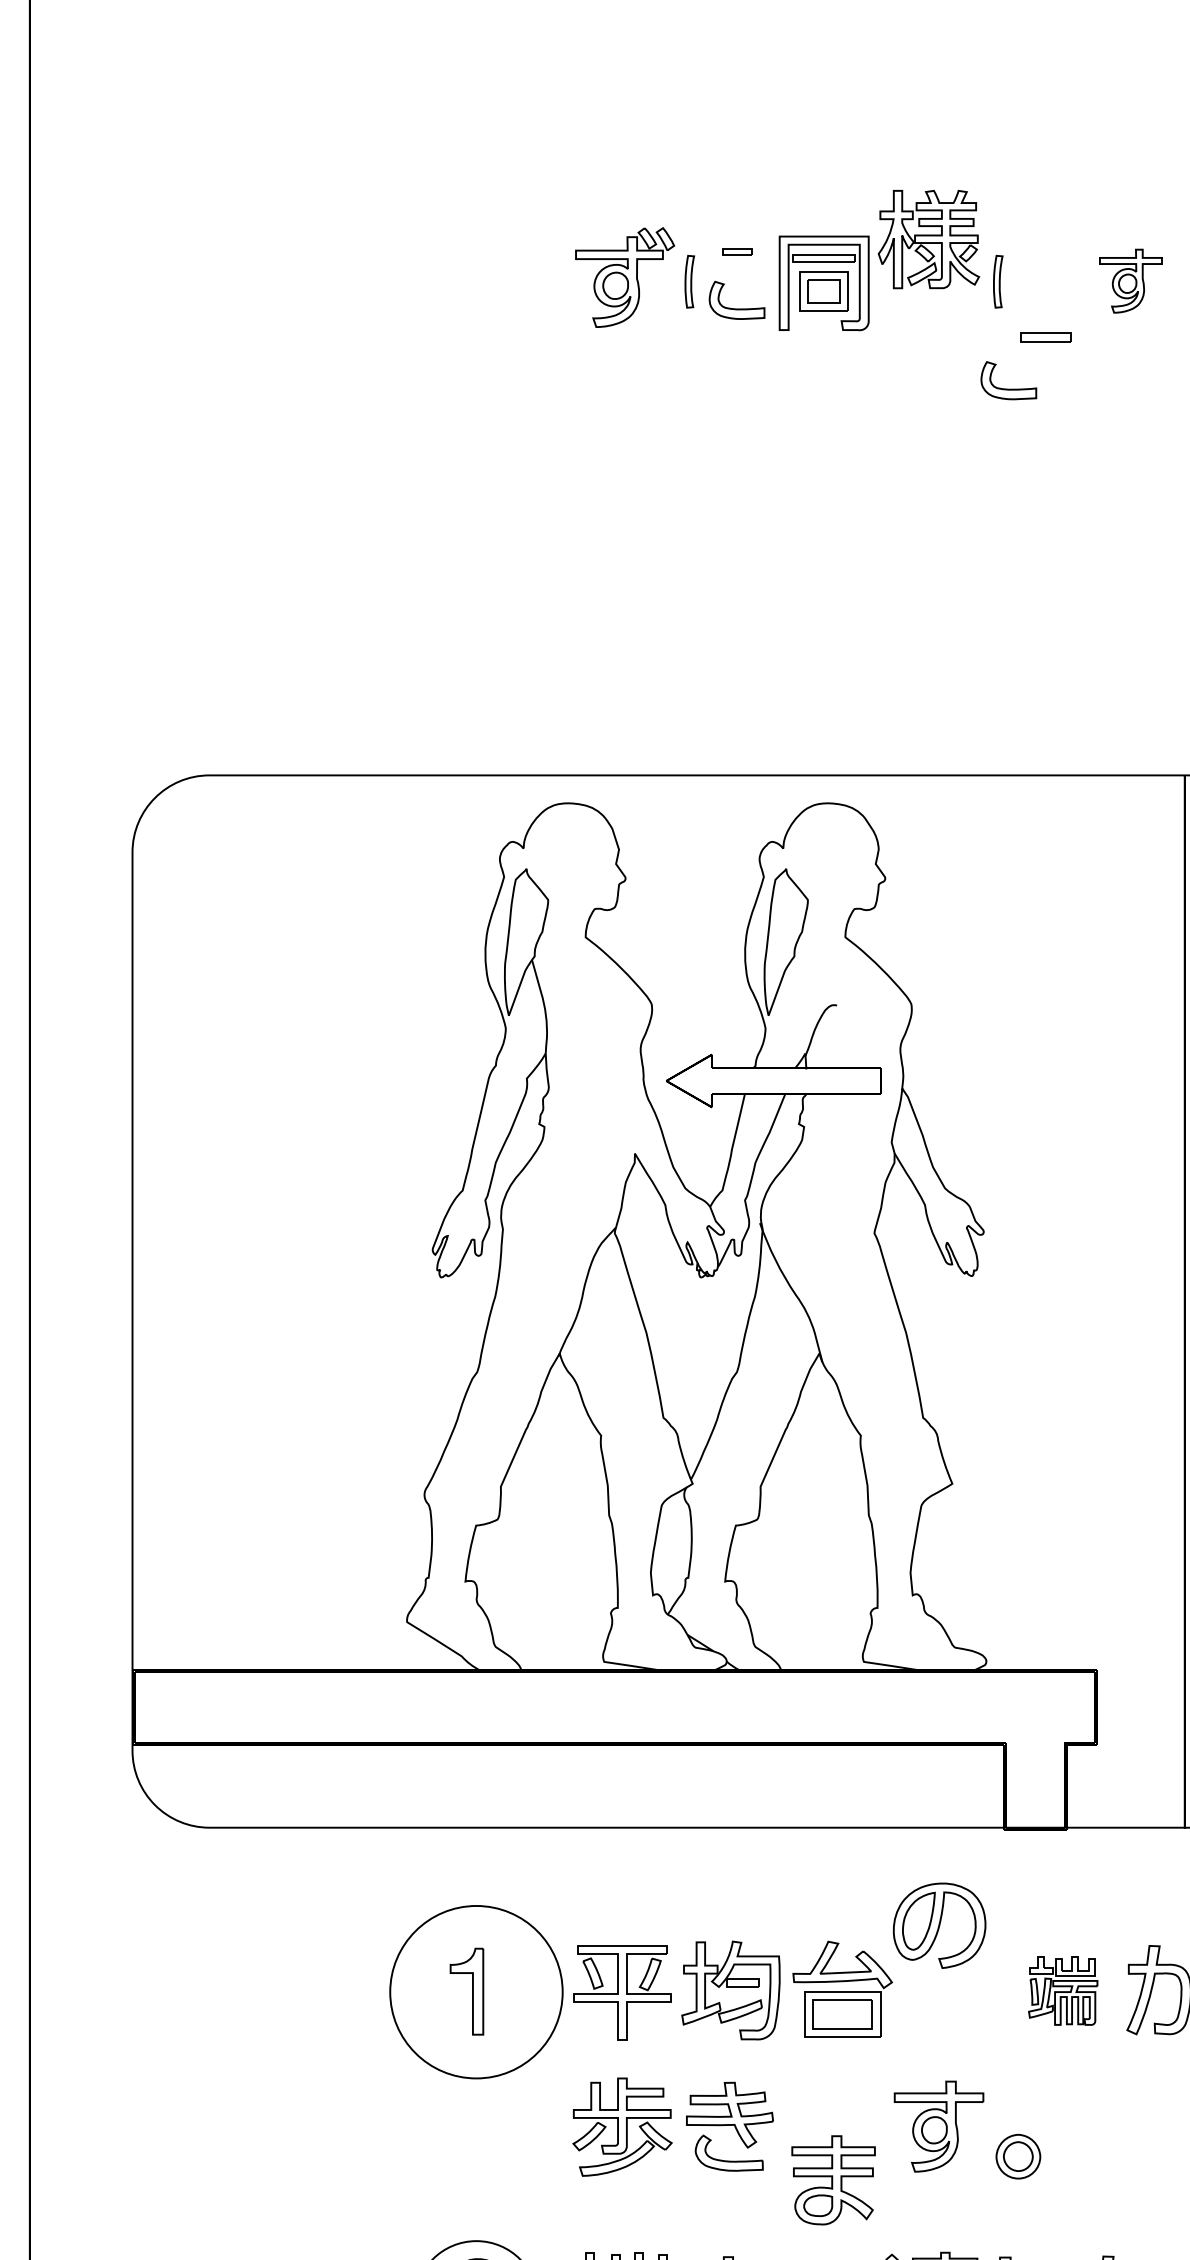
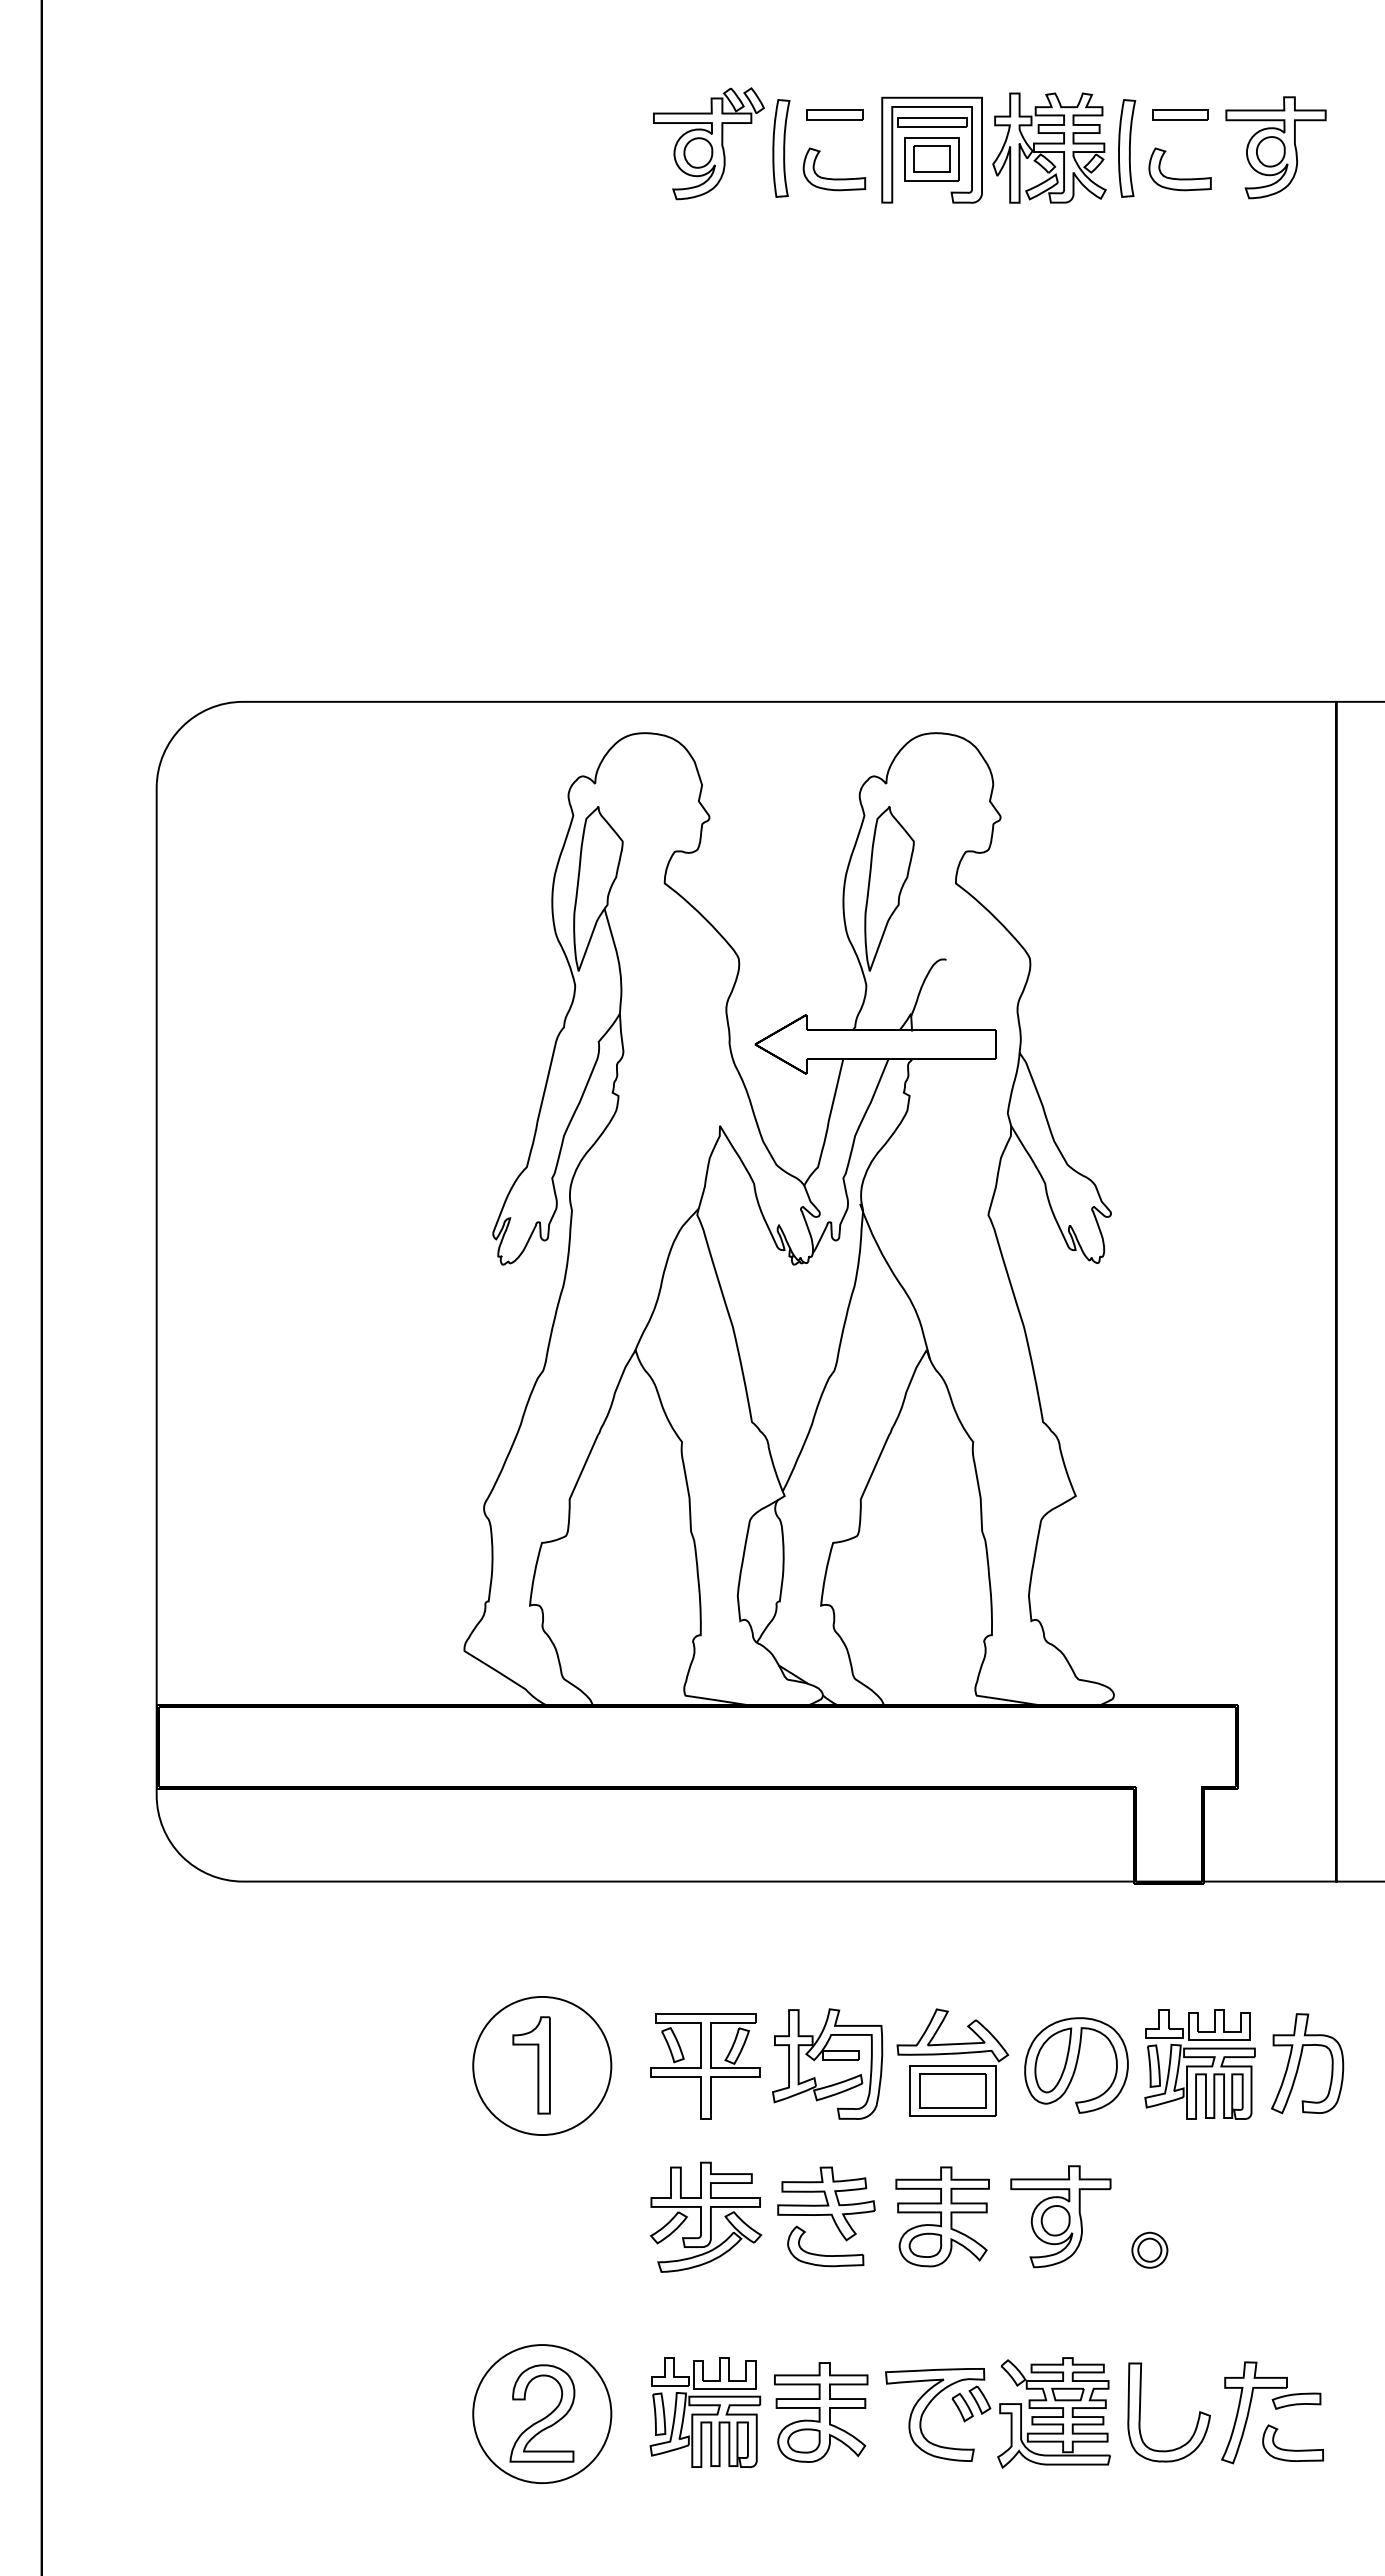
part: (928, 238) -> (1049, 147), moved
part: (737, 251) -> (834, 114), size x1.67
part: (1130, 280) -> (1275, 147), size x1.43
part: (689, 281) -> (781, 148), size x1.67
part: (998, 281) -> (1127, 148), size x1.67
part: (1045, 337) -> (1180, 114), moved
part: (1008, 388) -> (1179, 178), moved
part: (939, 1925) -> (1076, 2065), moved
part: (1062, 1990) -> (1199, 2064), size x1.43
circle: (476, 1991) -> (542, 2065), size x0.71
part: (1018, 2155) -> (1149, 2249), size x0.71
part: (833, 2179) -> (942, 2216), moved

